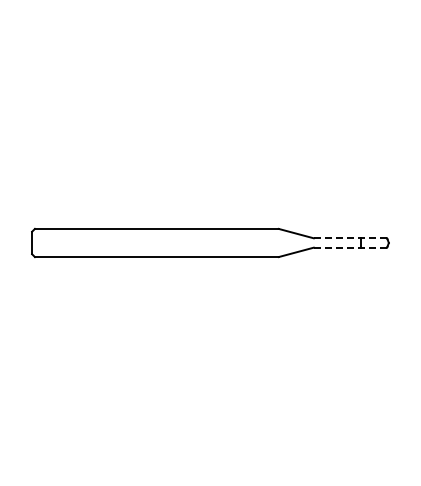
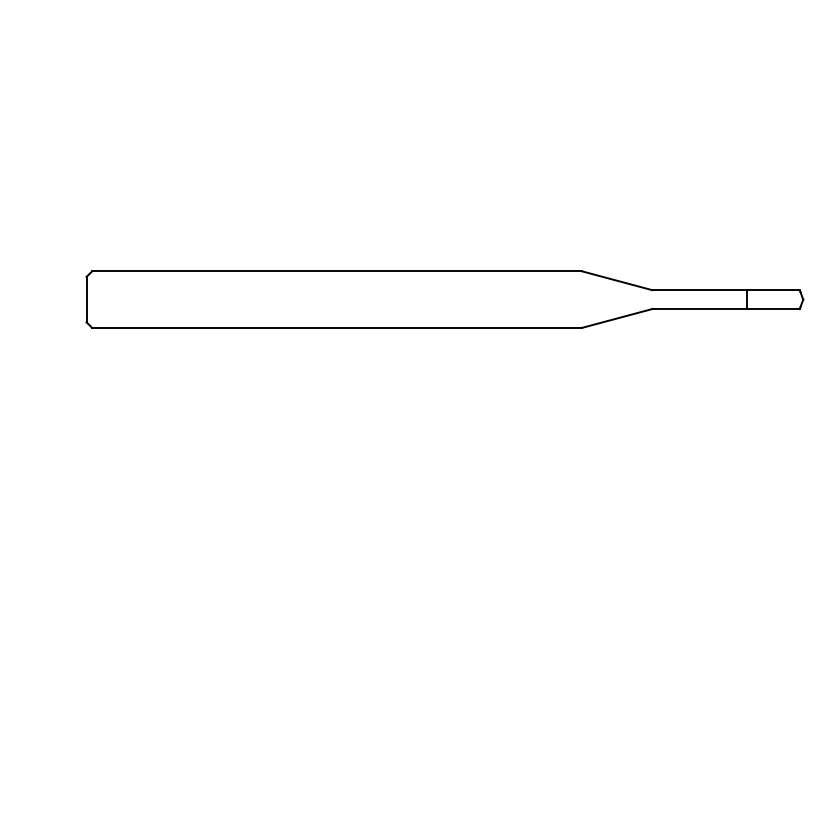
line: (350, 238) -> (726, 290), dashed -> solid
line: (350, 247) -> (726, 308), dashed -> solid

